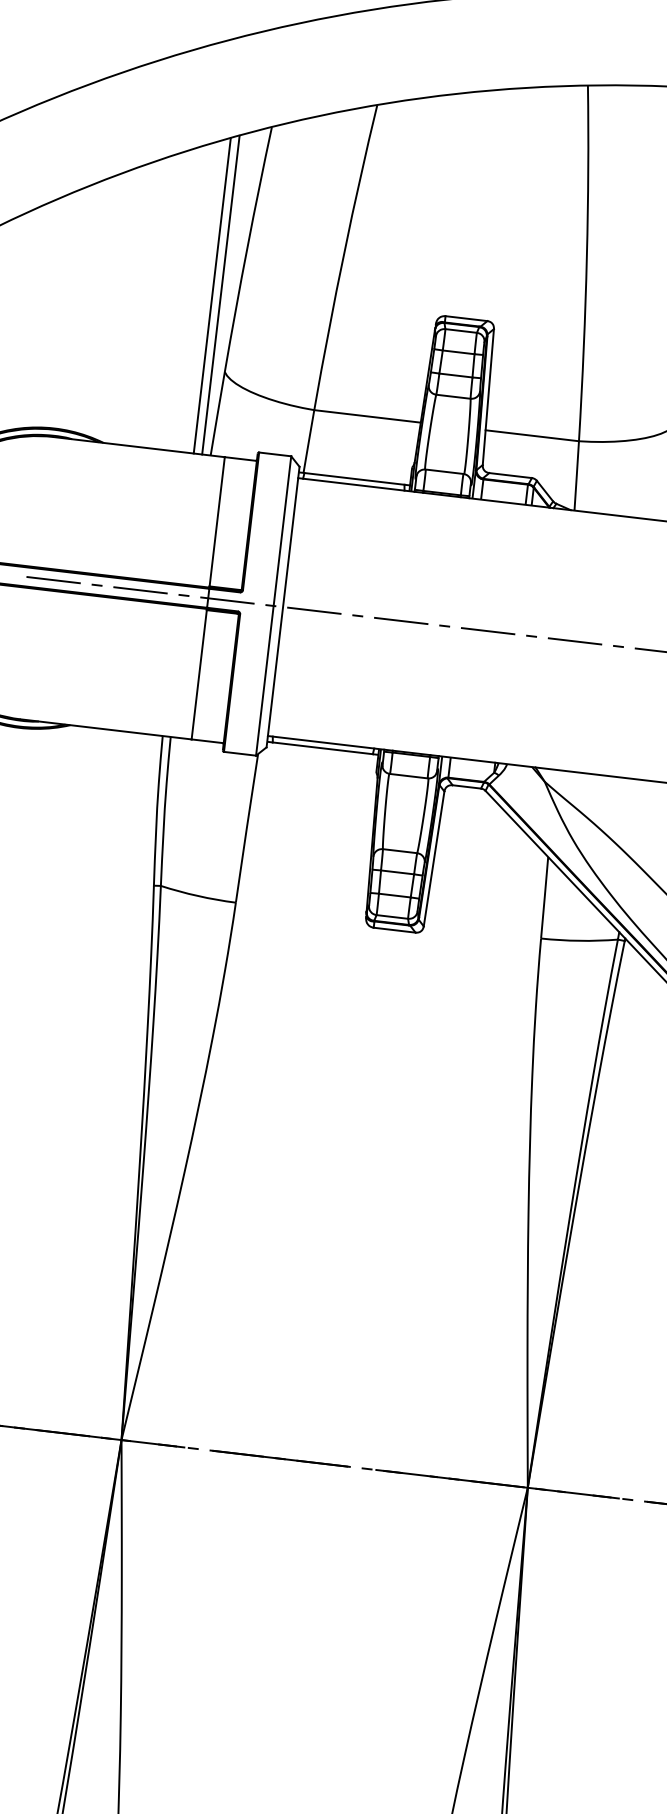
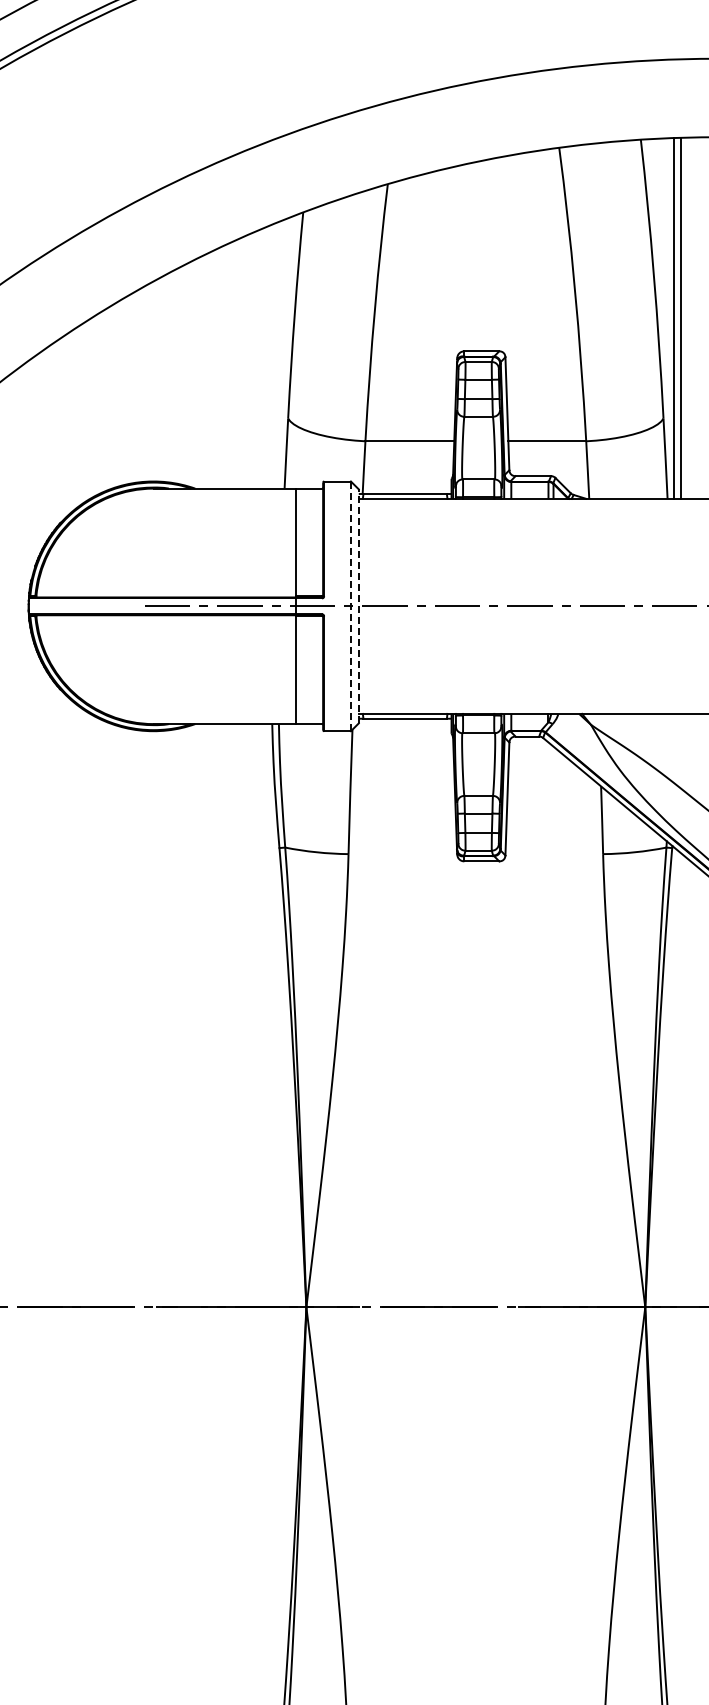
line: (220, 294) -> (277, 355), removed
line: (212, 295) -> (270, 356), removed
line: (273, 606) -> (350, 606), solid -> dashed
line: (282, 606) -> (358, 605), solid -> dashed

